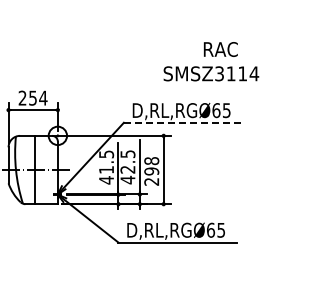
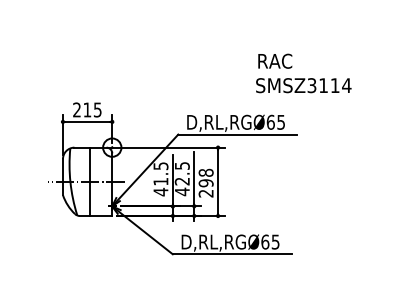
text: (211, 73) -> (303, 85), moved
text: (38, 97) -> (92, 109), 254 -> 215
line: (184, 122) -> (238, 134), dashed -> solid

